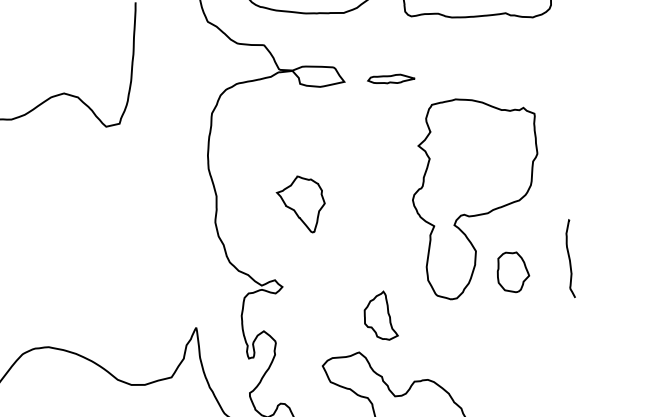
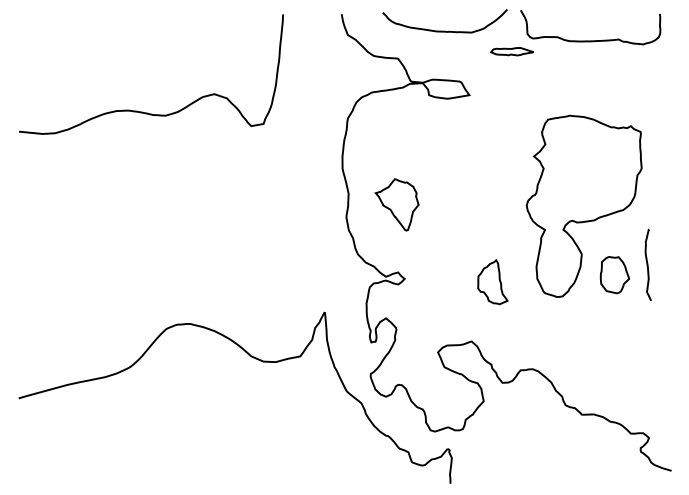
part: (390, 78) -> (511, 51), moved
part: (300, 204) -> (396, 204), moved
curve: (569, 258) -> (647, 264), moved
part: (380, 316) -> (492, 282), moved

